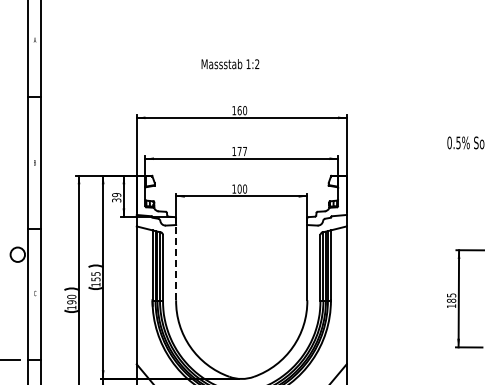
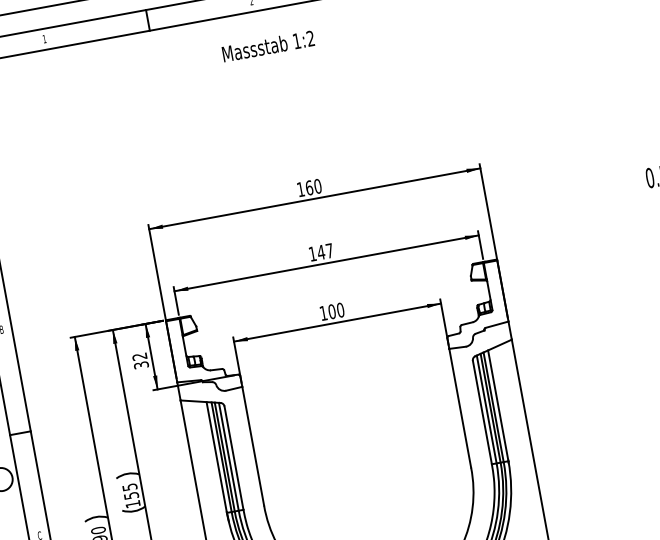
text: (230, 64) -> (268, 46), moved
text: (239, 151) -> (320, 252), 177 -> 147
text: (116, 195) -> (139, 357), 39 -> 32
line: (176, 262) -> (253, 445), dashed -> solid

